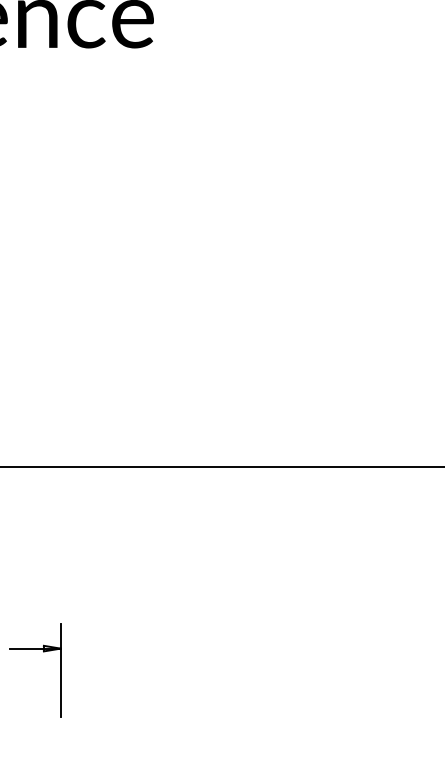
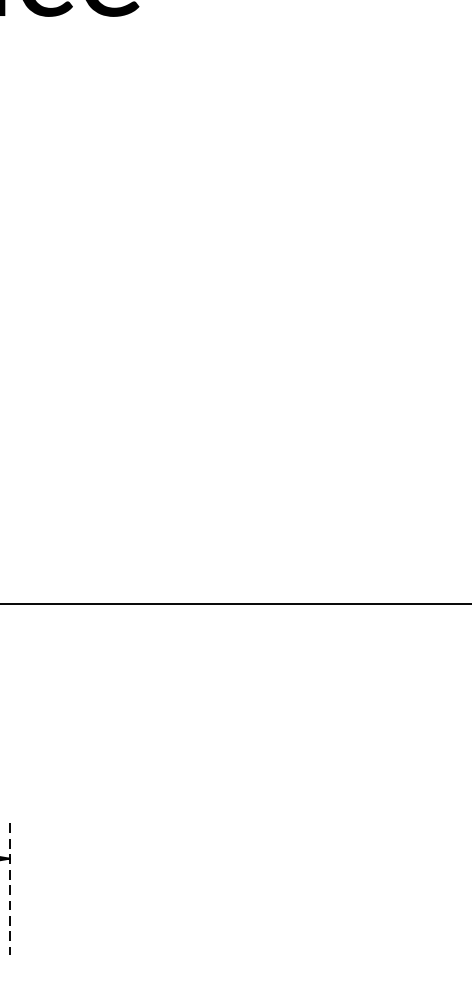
line: (60, 670) -> (9, 889), solid -> dashed

